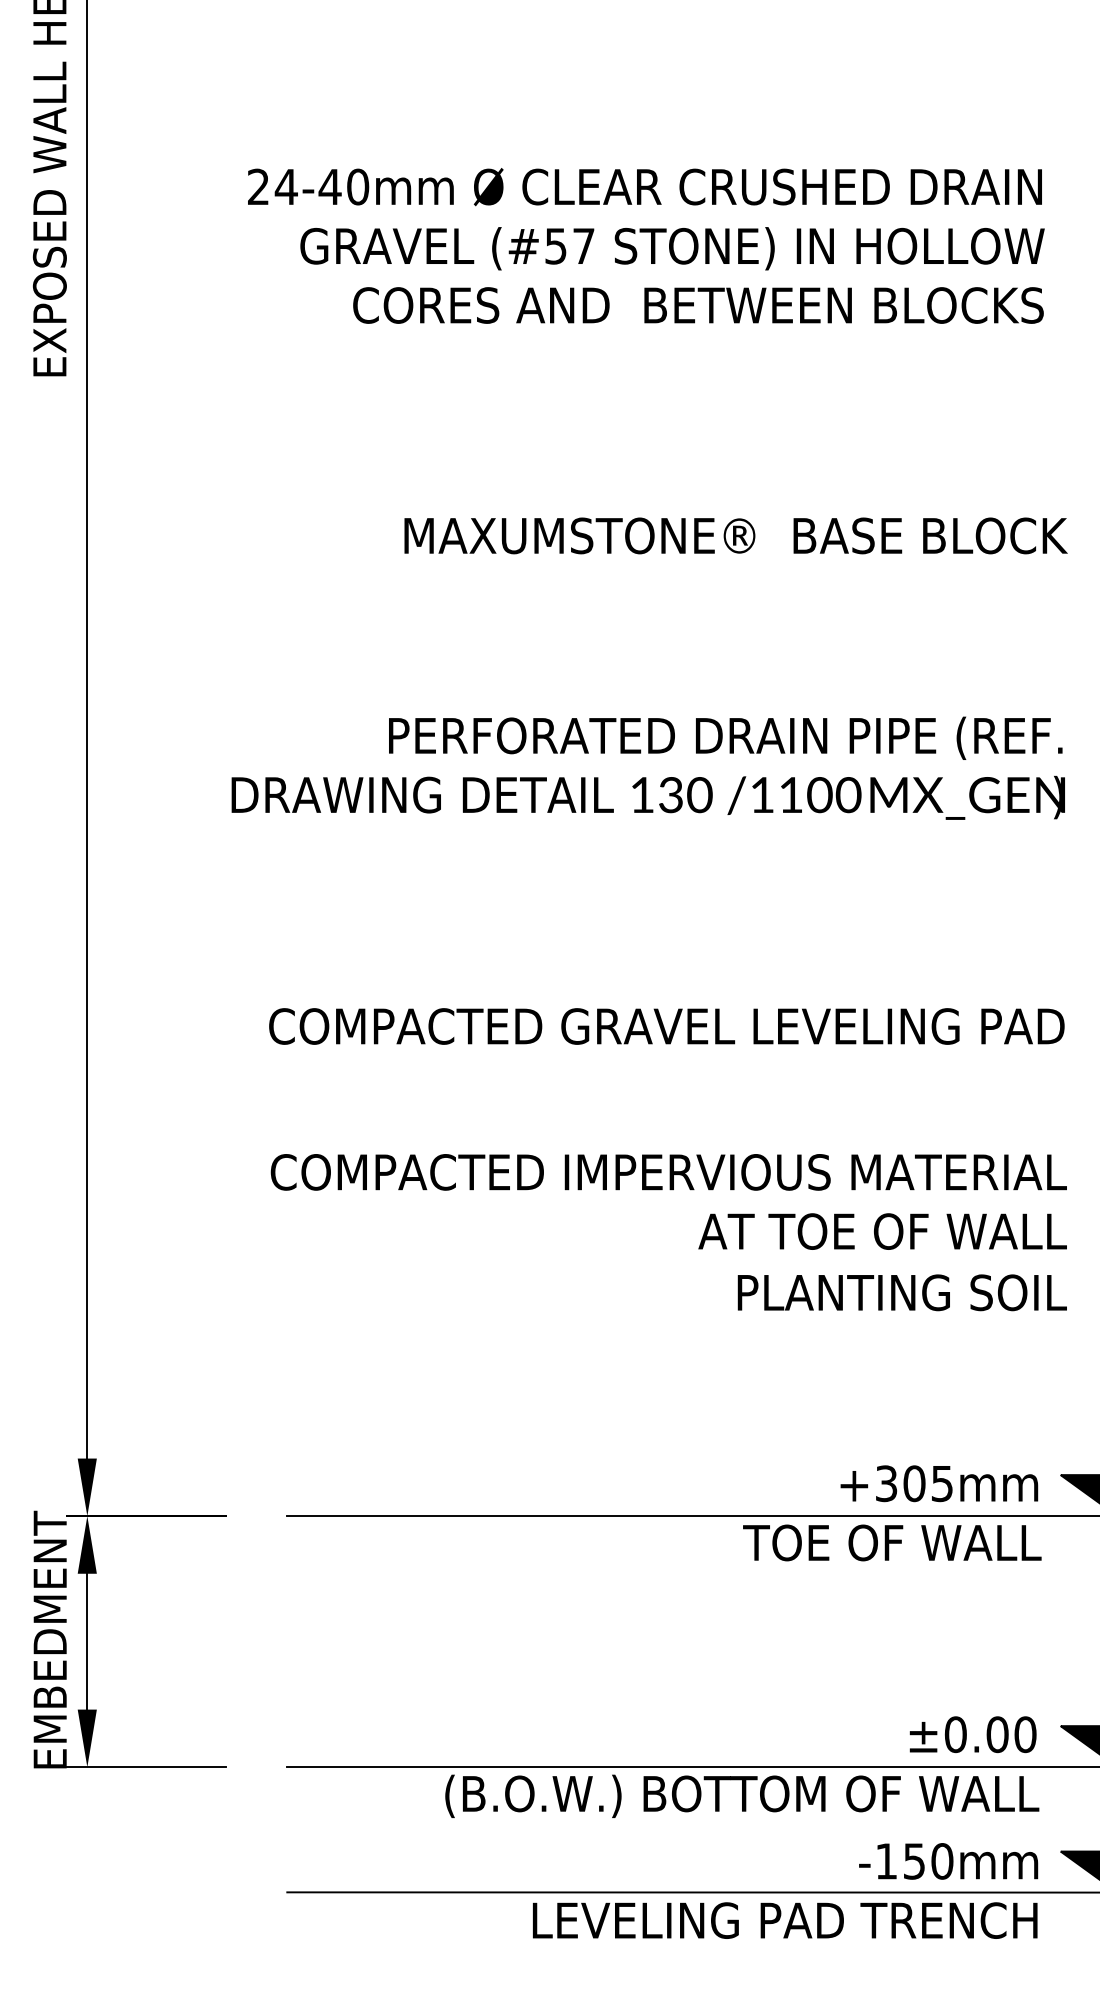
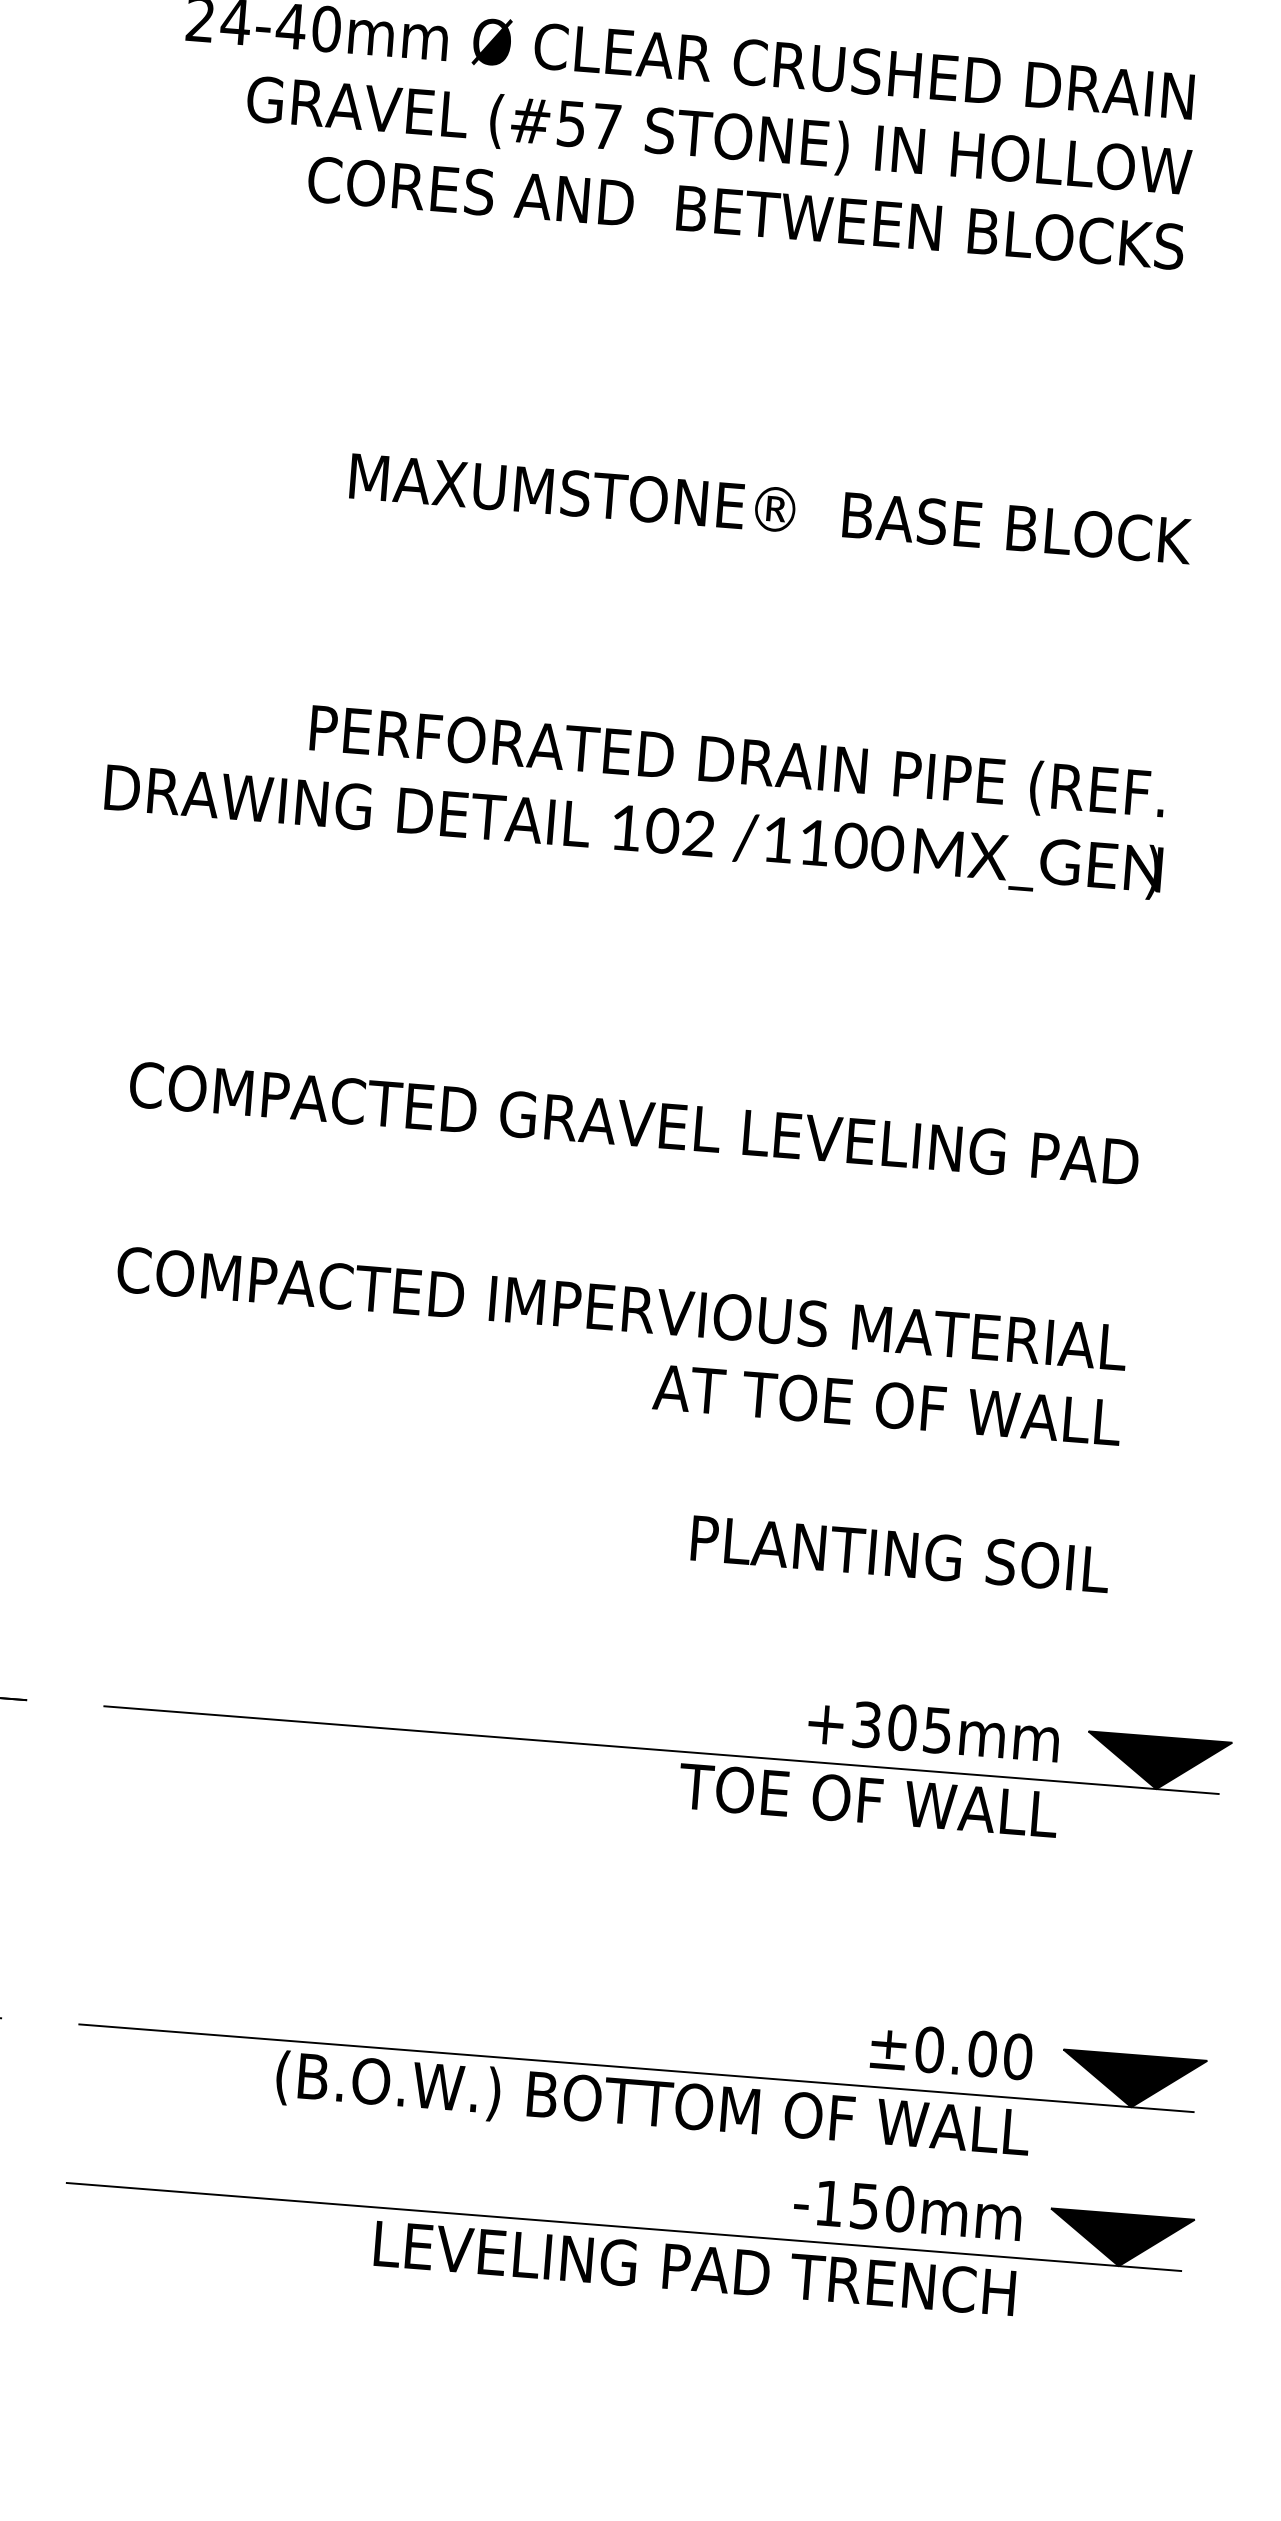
text: (685, 795) -> (680, 832), 130 -> 102
text: (901, 1292) -> (899, 1553), moved

